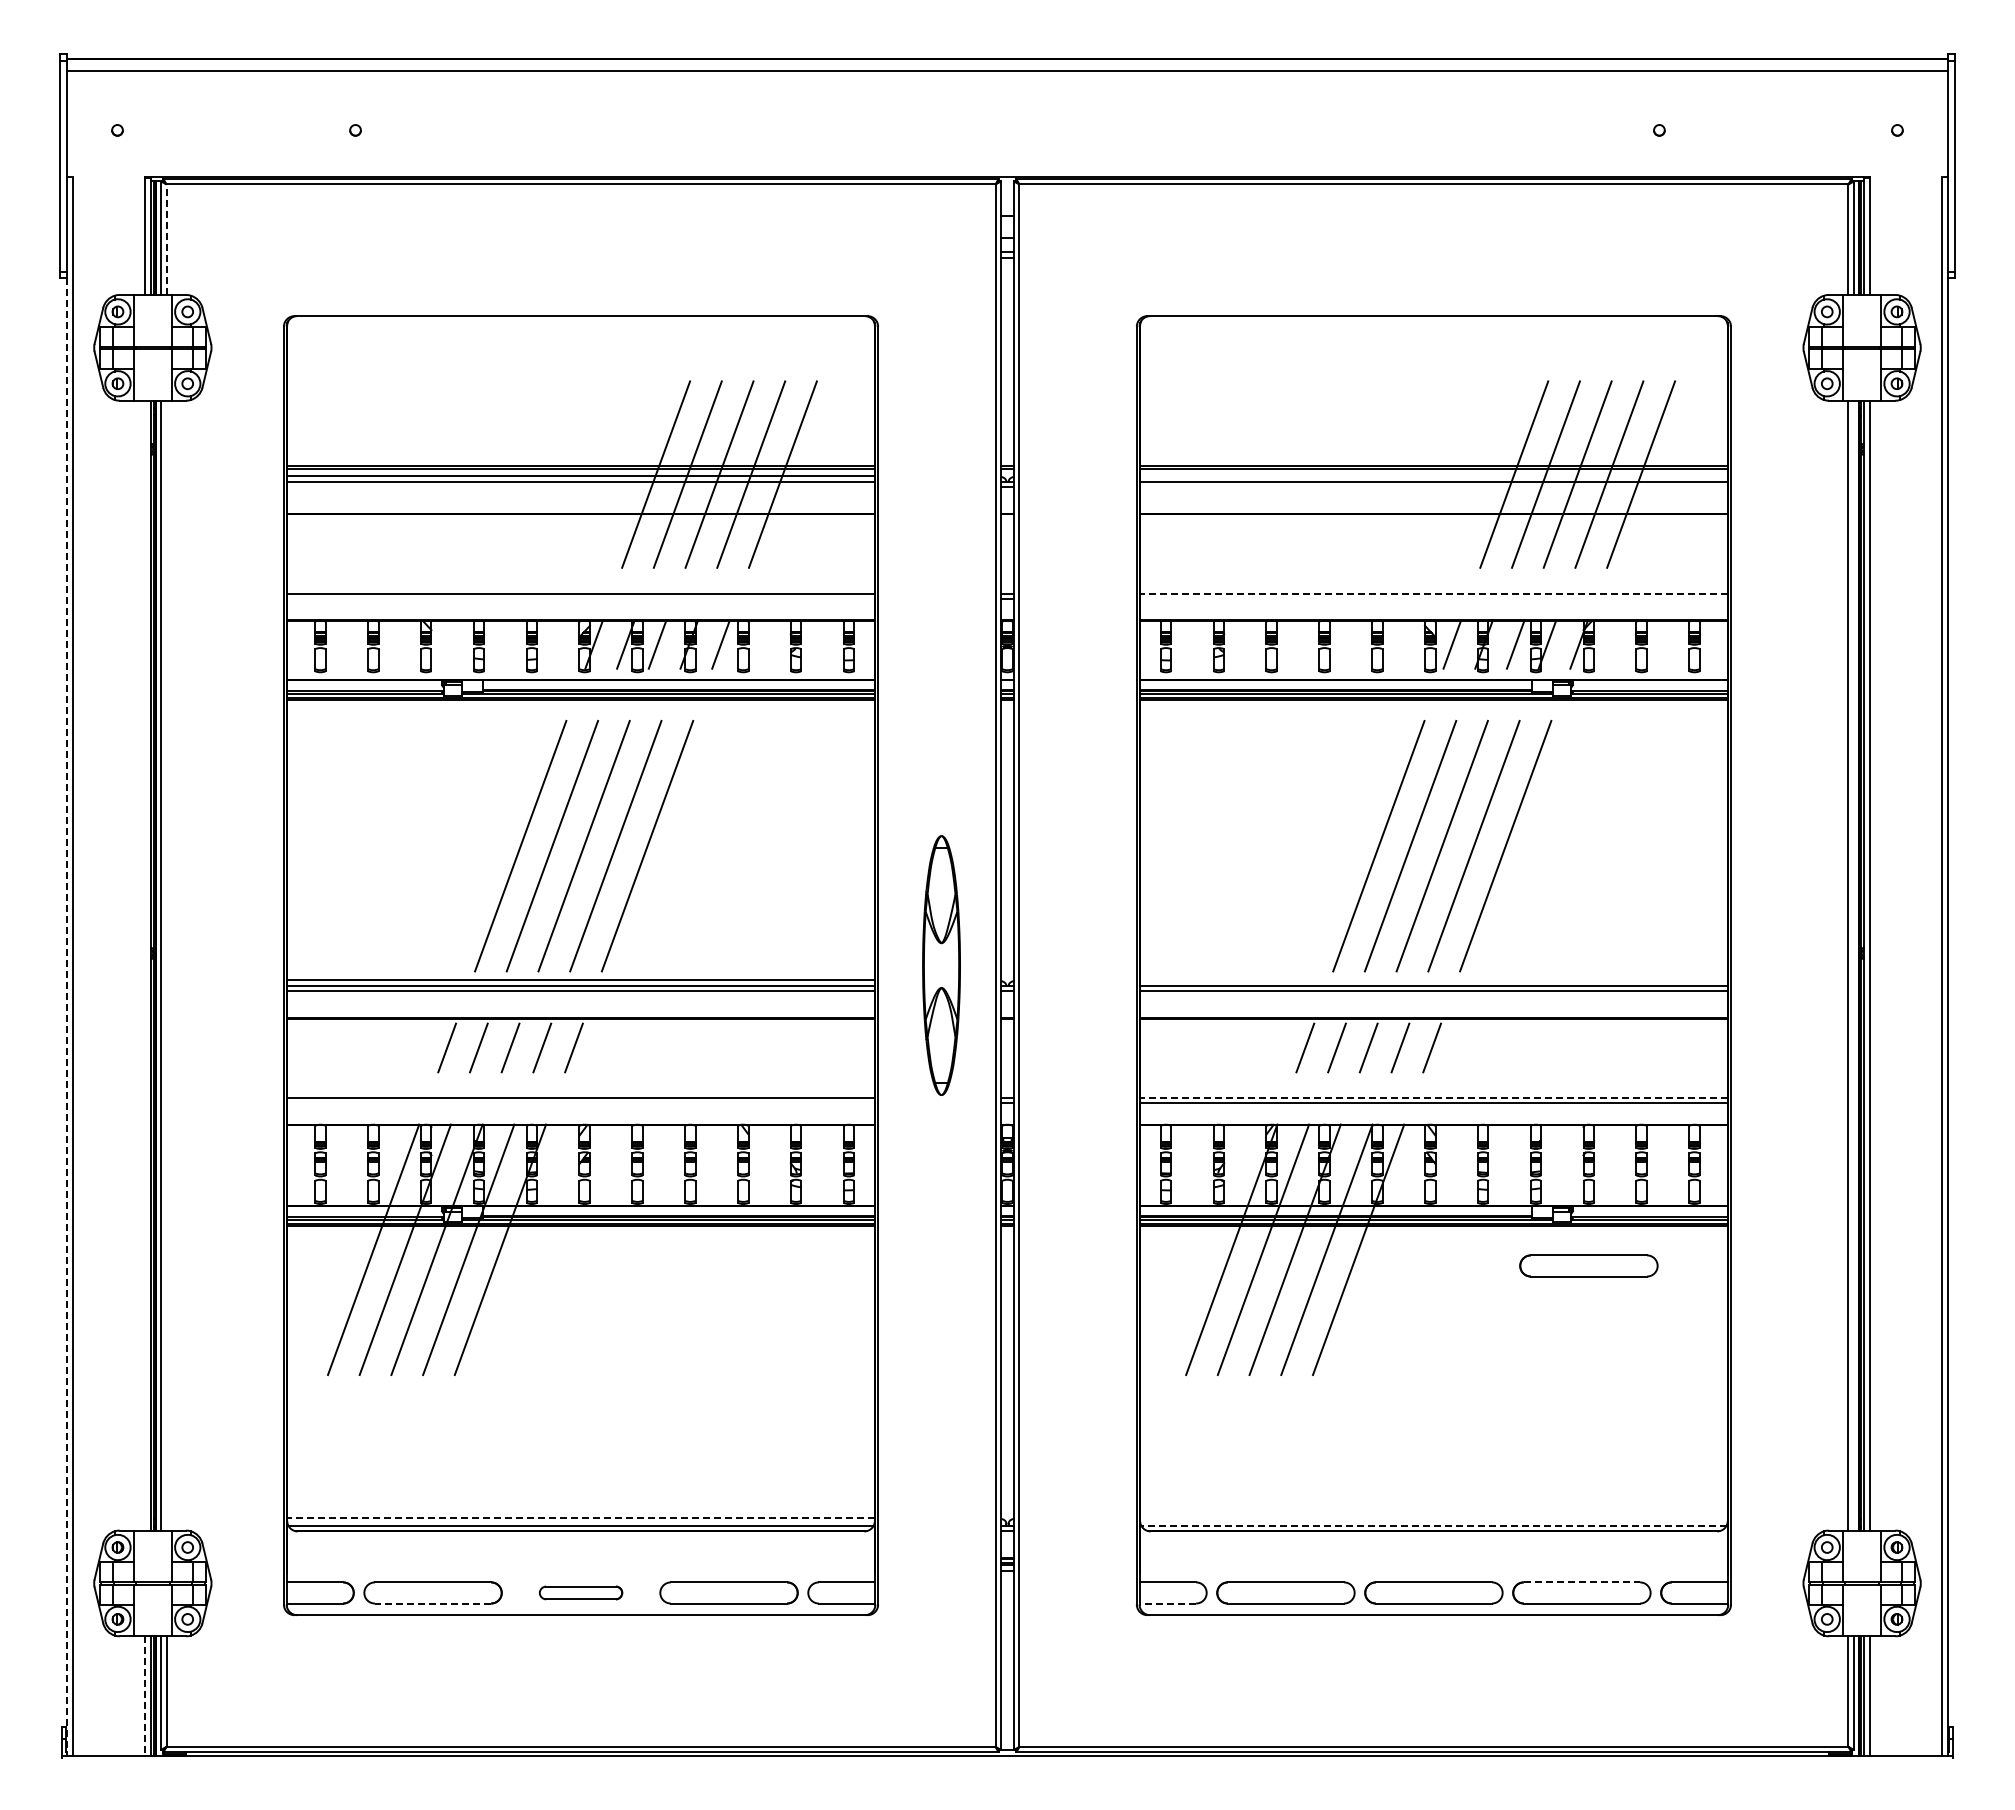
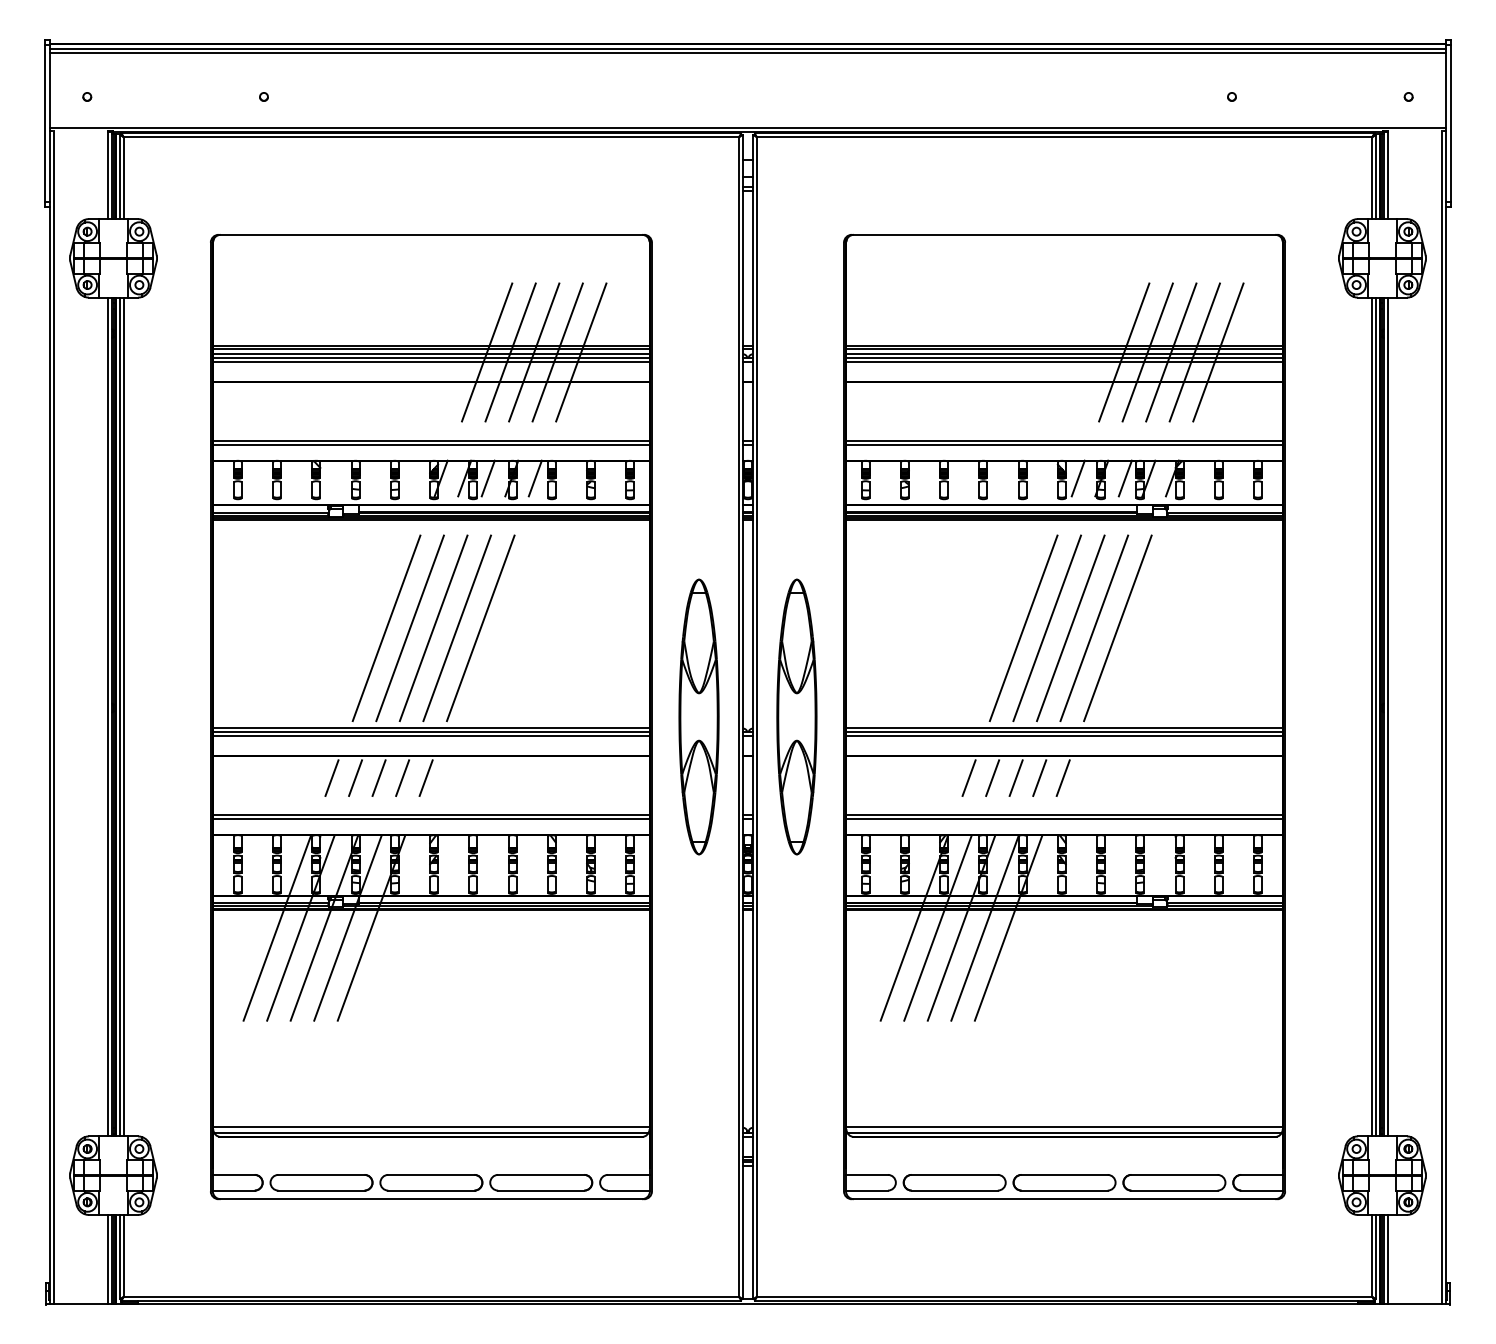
line: (1007, 65) -> (748, 48), added
line: (1007, 171) -> (748, 127), added
line: (166, 239) -> (123, 177), dashed -> solid
line: (1433, 476) -> (1064, 353), added
line: (580, 487) -> (430, 362), added
line: (1433, 487) -> (1064, 362), added
line: (1433, 593) -> (1064, 440), dashed -> solid
line: (580, 598) -> (430, 444), added
line: (1433, 598) -> (1064, 444), added
line: (145, 965) -> (108, 716), added
line: (166, 965) -> (123, 716), added
part: (941, 965) -> (699, 716), size x1.43
part: (1073, 965) -> (796, 716), added
line: (1854, 965) -> (1376, 716), added
line: (1433, 980) -> (1064, 728), added
line: (66, 1016) -> (49, 754), dashed -> solid
line: (1433, 1098) -> (1064, 815), dashed -> solid
line: (580, 1102) -> (430, 818), added
part: (1588, 1265) -> (1179, 939), removed
line: (581, 1517) -> (431, 1126), dashed -> solid
line: (1433, 1517) -> (1064, 1126), added
line: (1433, 1525) -> (1064, 1132), dashed -> solid
line: (1582, 1582) -> (1174, 1174), dashed -> solid
part: (580, 1592) -> (430, 1182), size x1.67
line: (432, 1603) -> (321, 1190), dashed -> solid
line: (1167, 1603) -> (866, 1190), dashed -> solid
line: (145, 1696) -> (108, 1259), dashed -> solid

